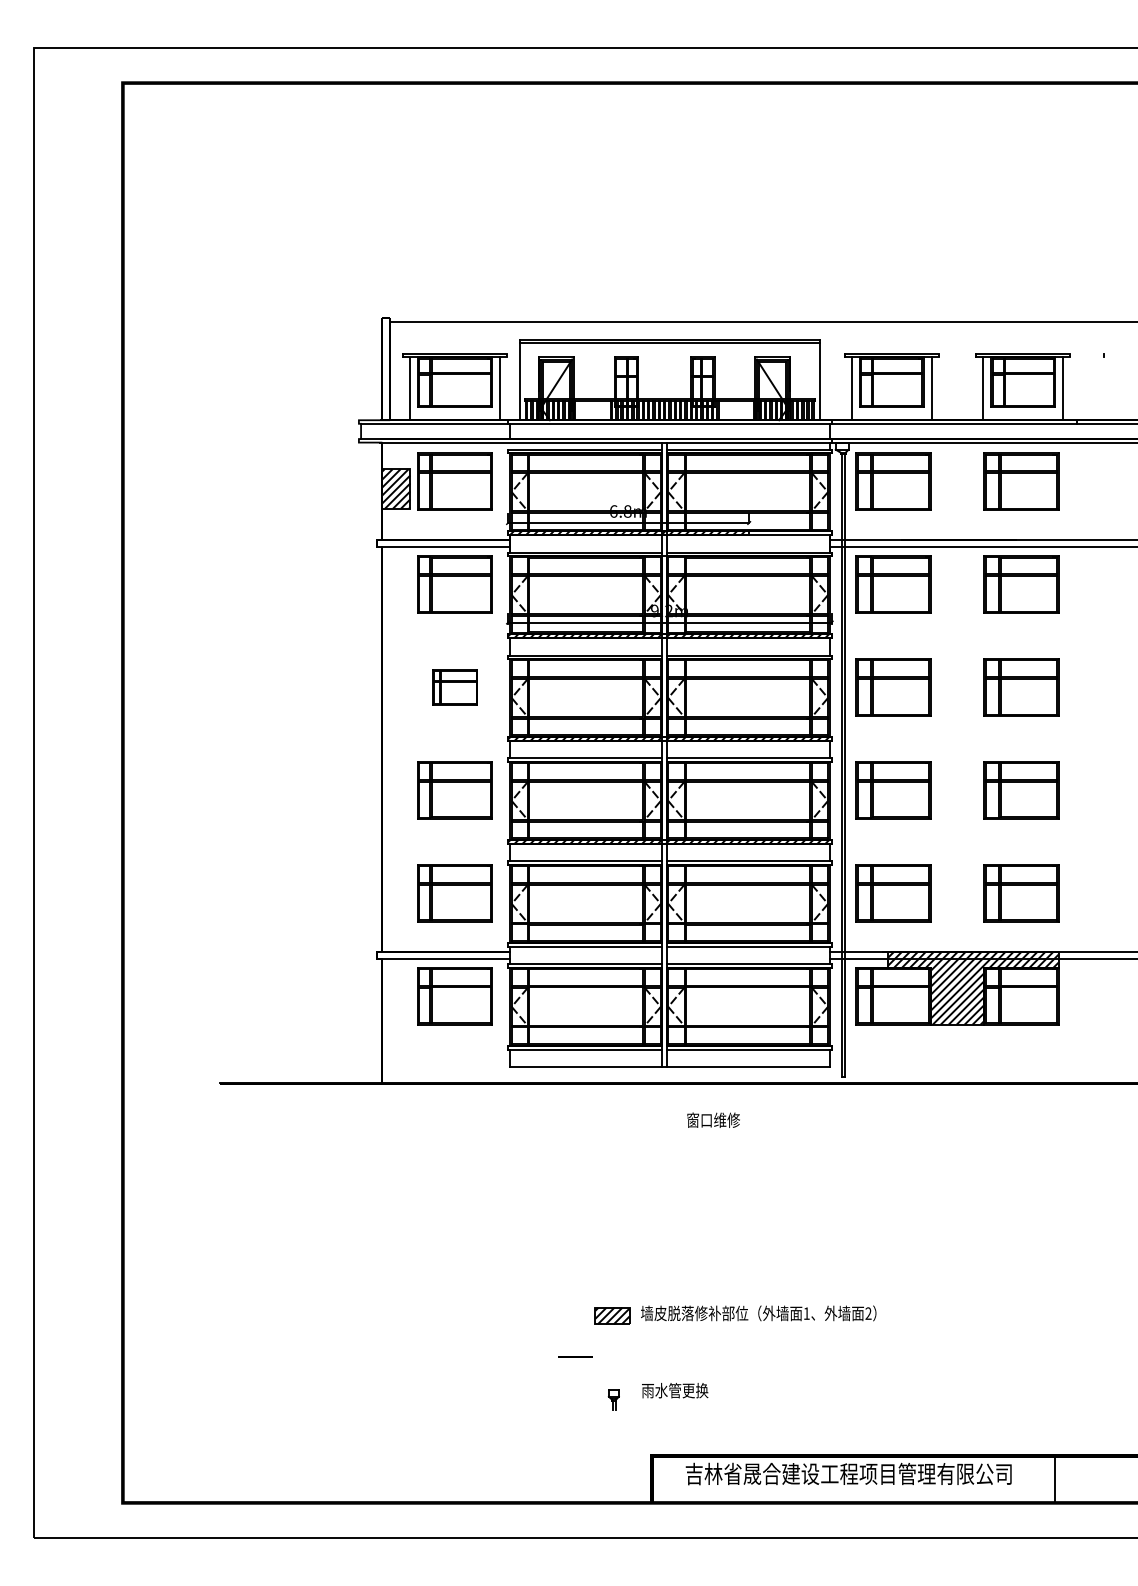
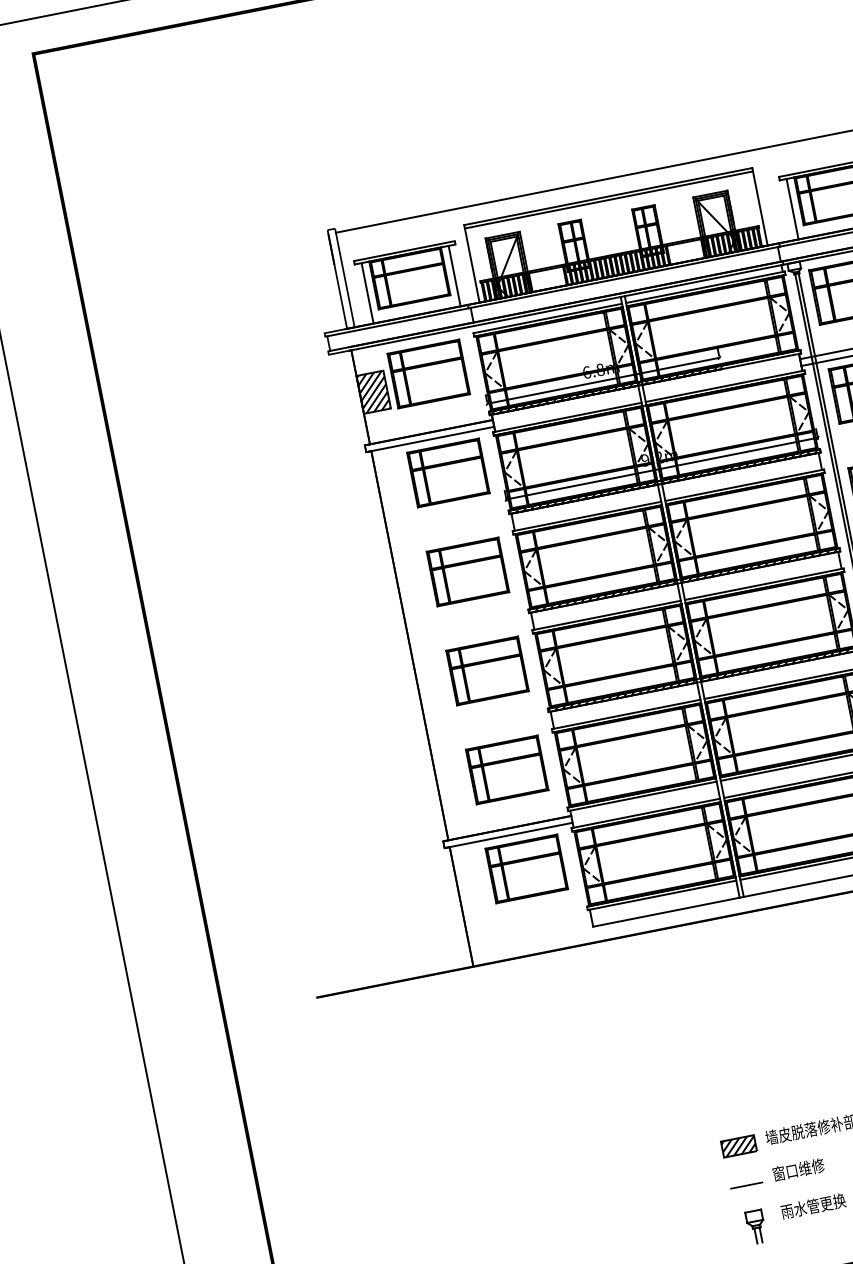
part: (454, 687) -> (467, 572), size x1.67
text: (713, 1119) -> (798, 1169), moved
line: (575, 1356) -> (746, 1185), moved
part: (613, 1400) -> (756, 1227), size x1.67

